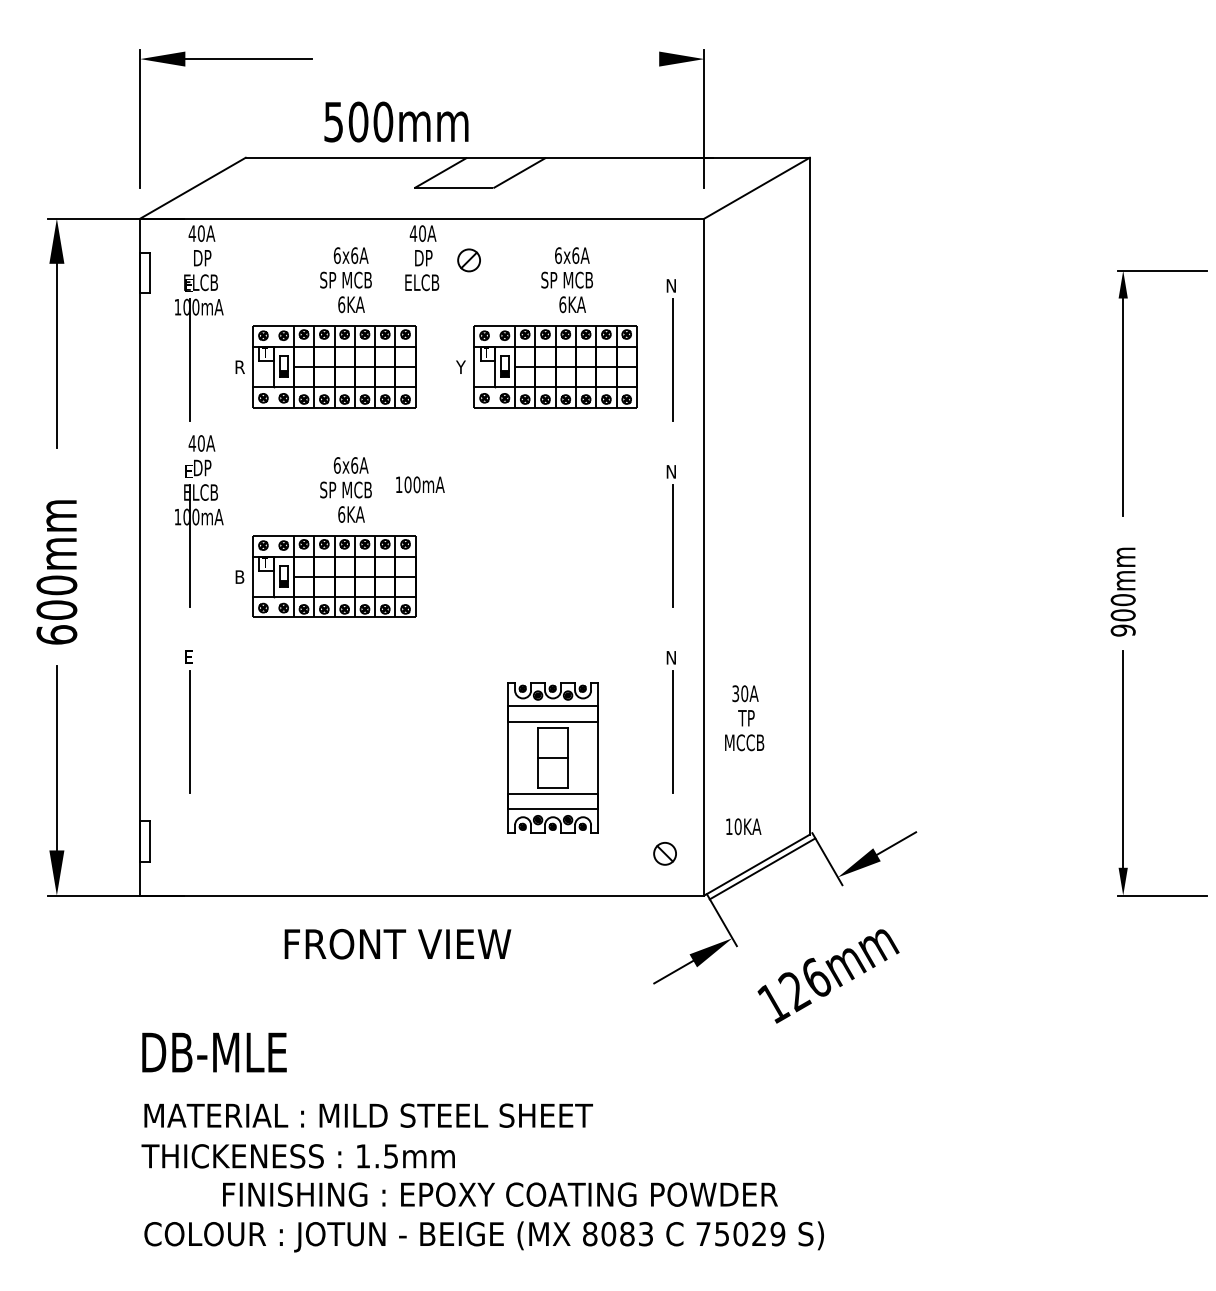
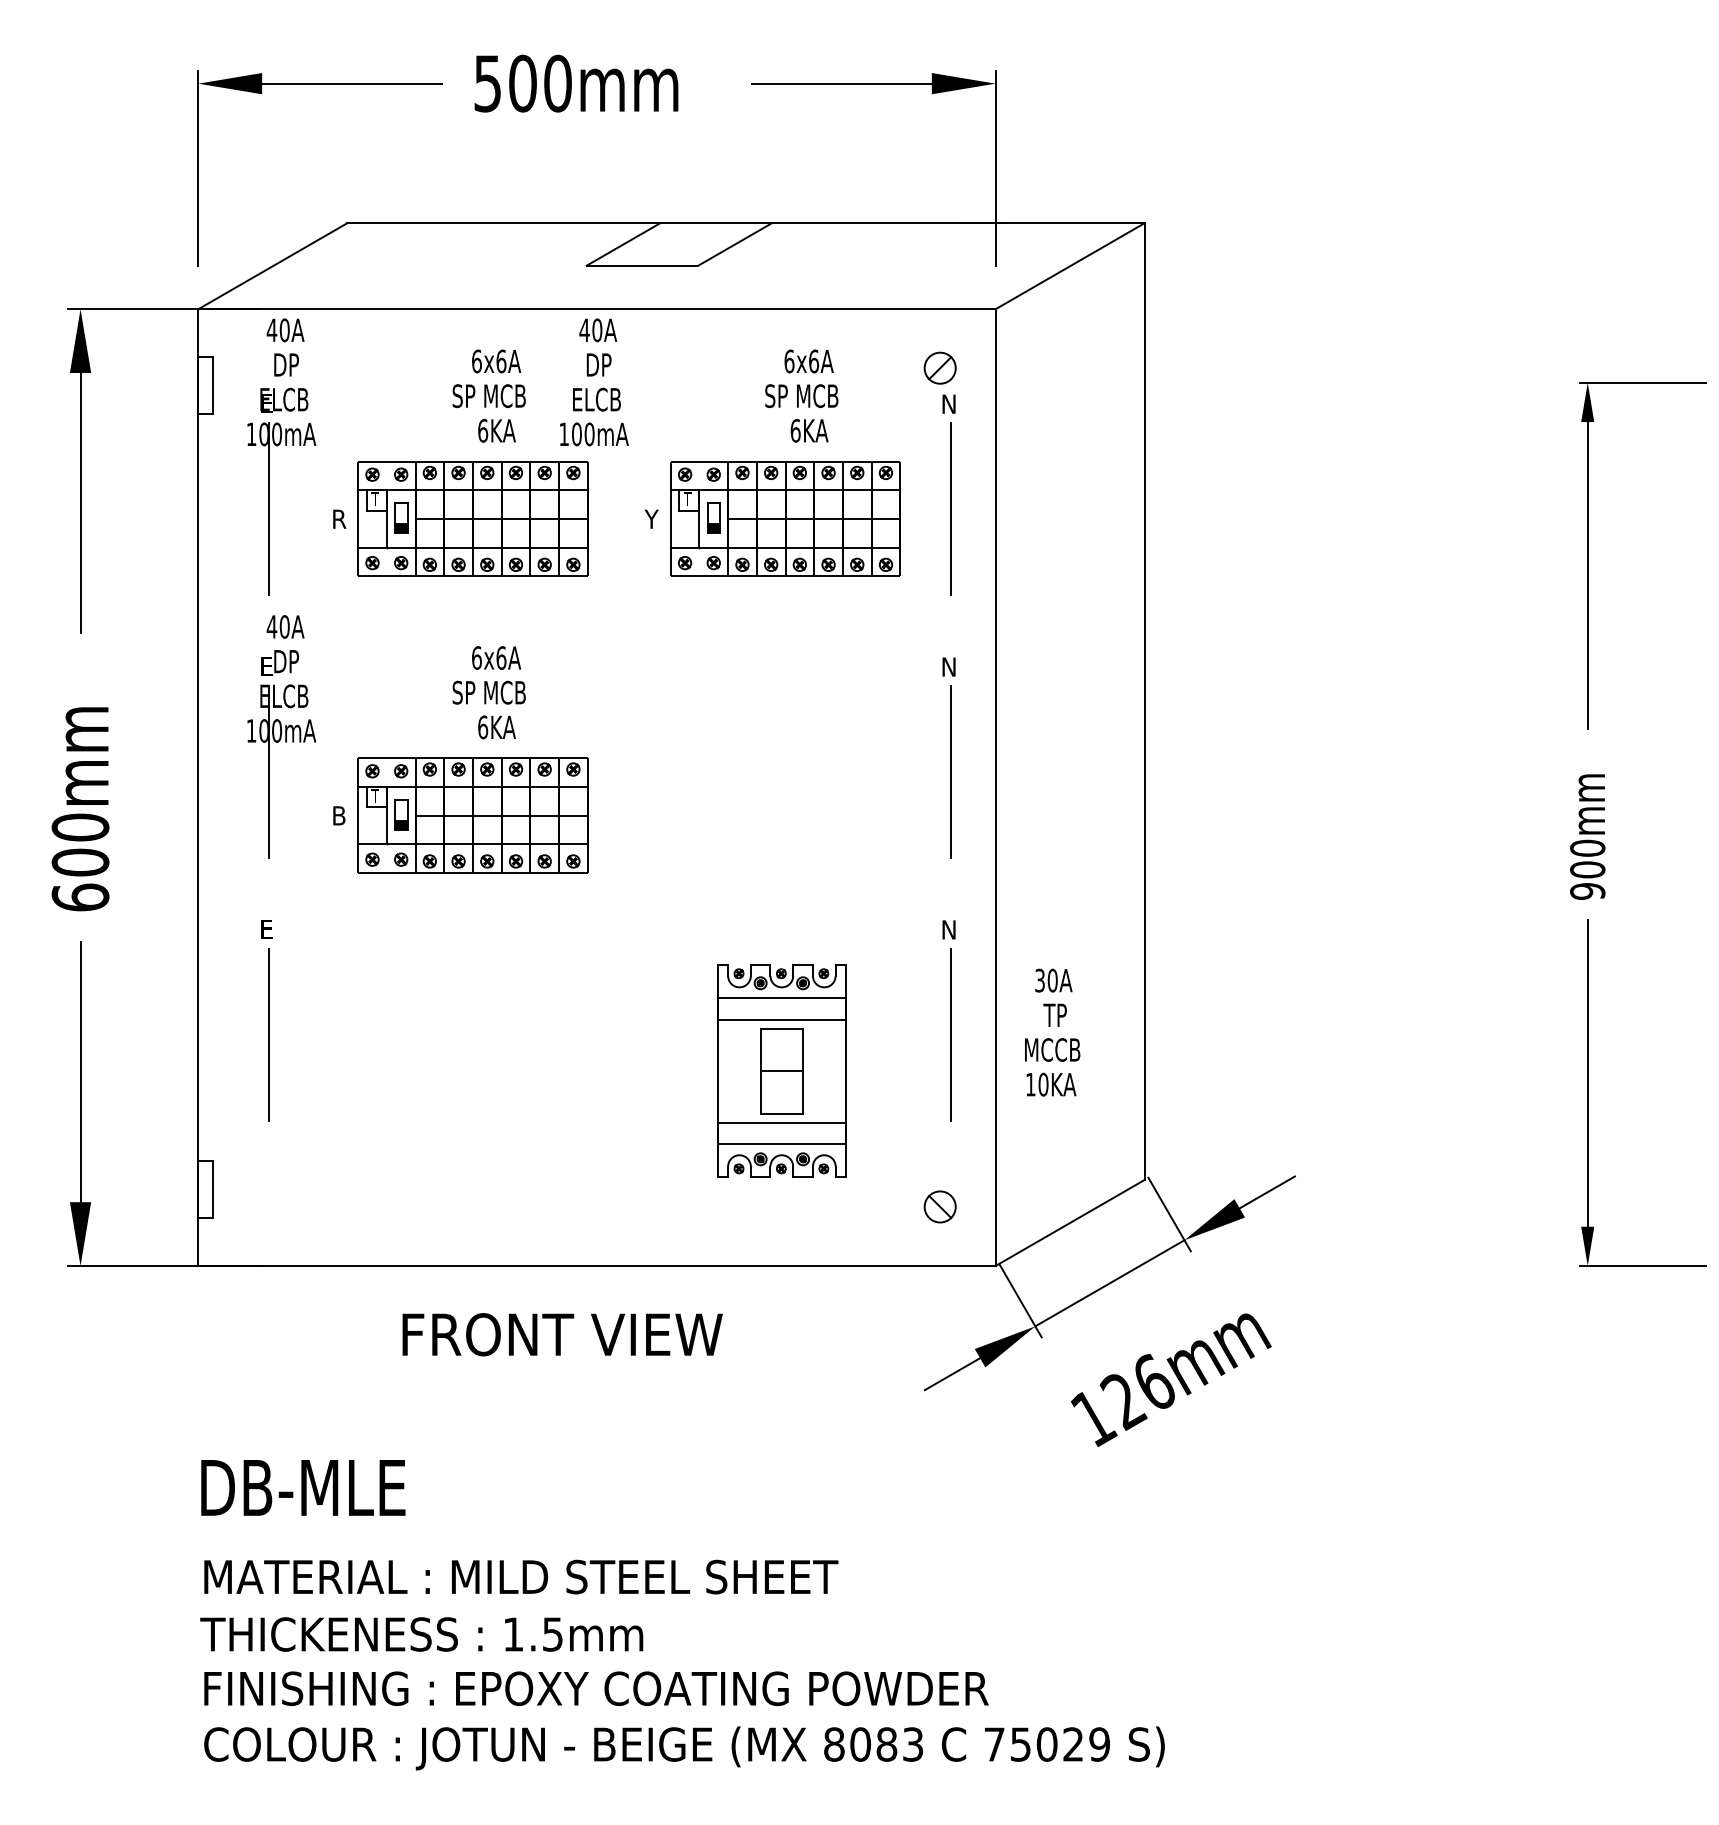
line: (595, 58) -> (841, 83), added
text: (396, 121) -> (576, 83), moved
part: (468, 259) -> (939, 367), moved
text: (420, 484) -> (594, 434), moved
text: (743, 826) -> (1051, 1084), moved
line: (762, 869) -> (1109, 1283), moved
text: (500, 1194) -> (596, 1688), moved

